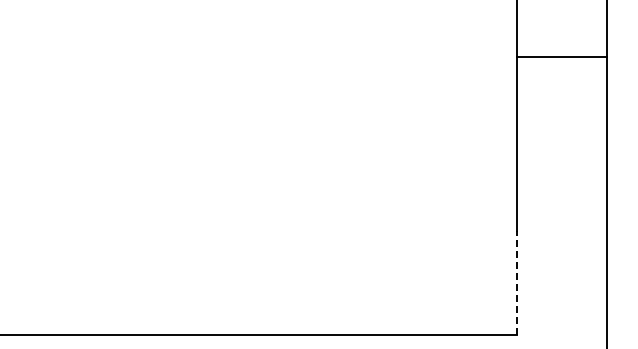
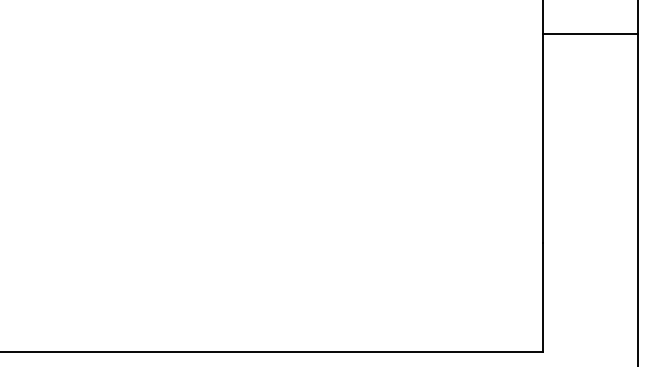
line: (562, 57) -> (590, 34), moved
line: (517, 282) -> (543, 296), dashed -> solid

